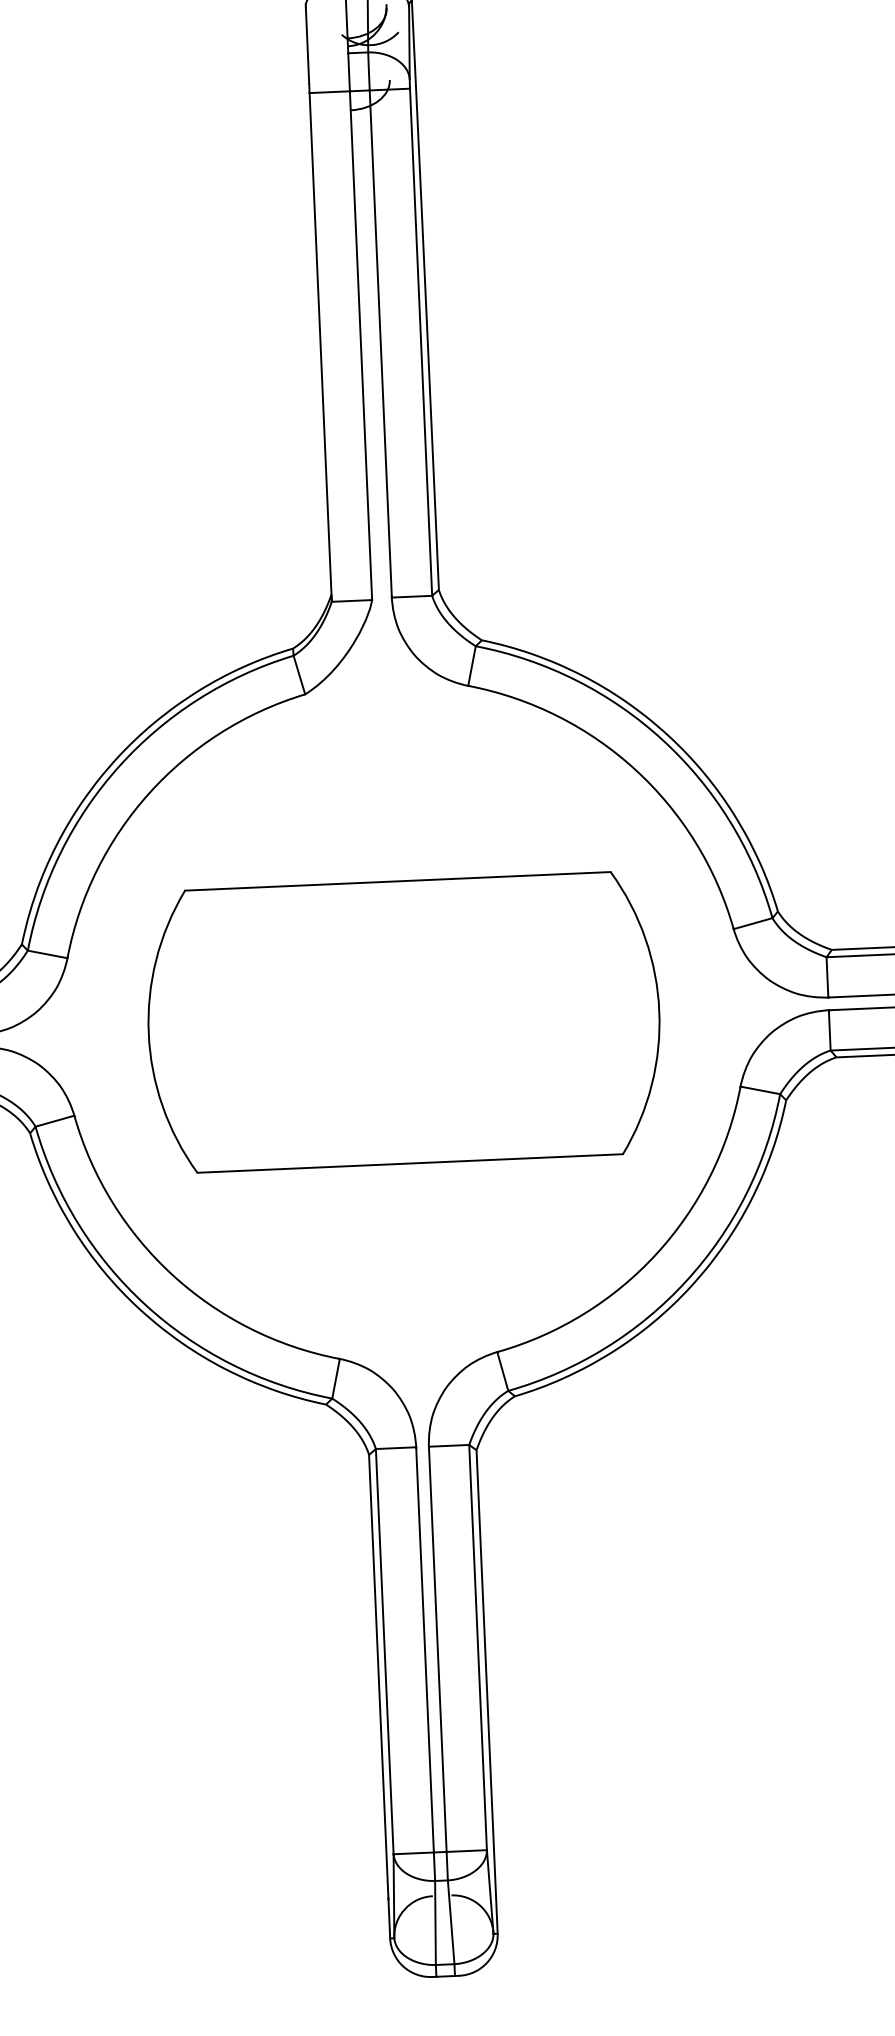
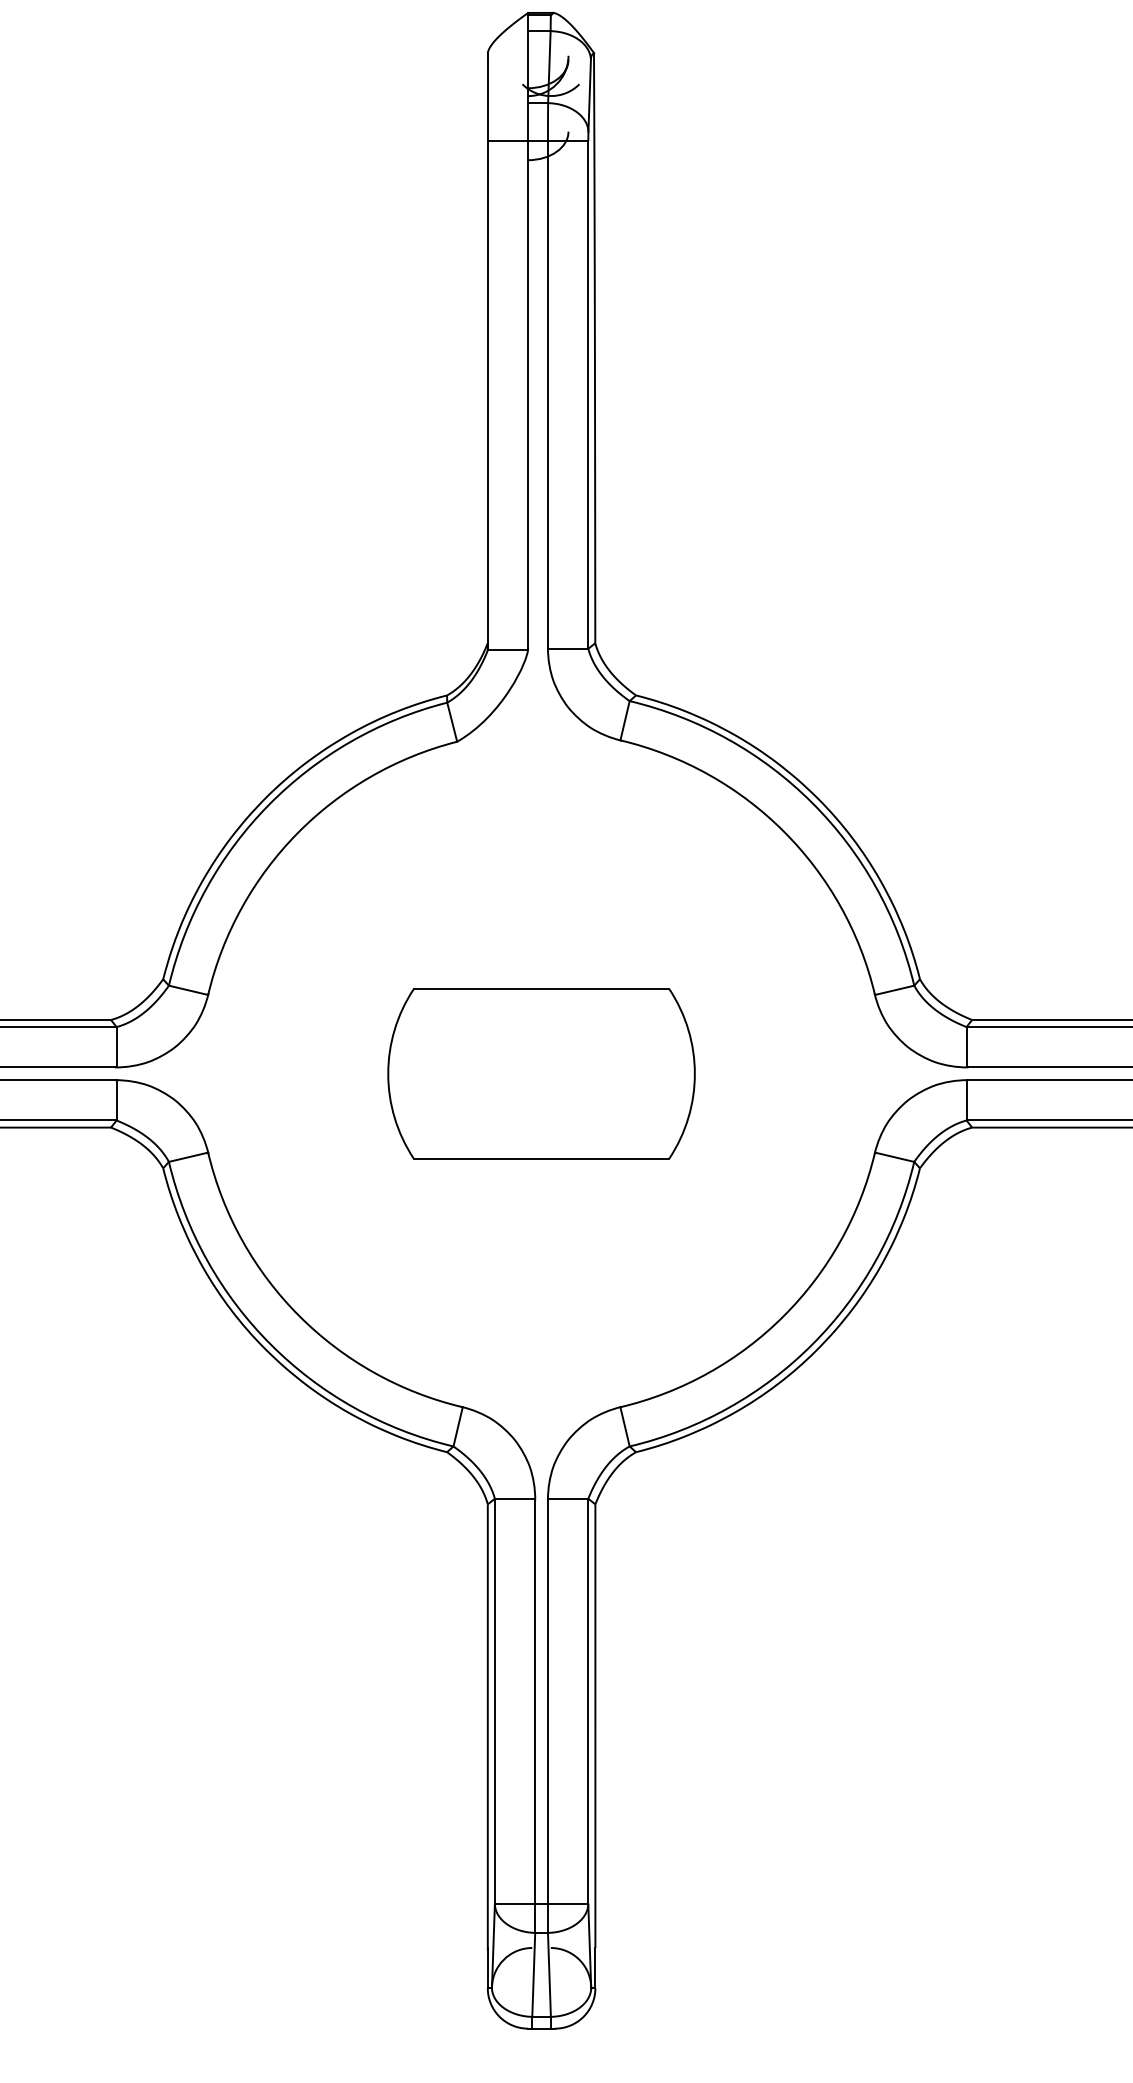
part: (403, 1022) -> (541, 1073), size x0.6

